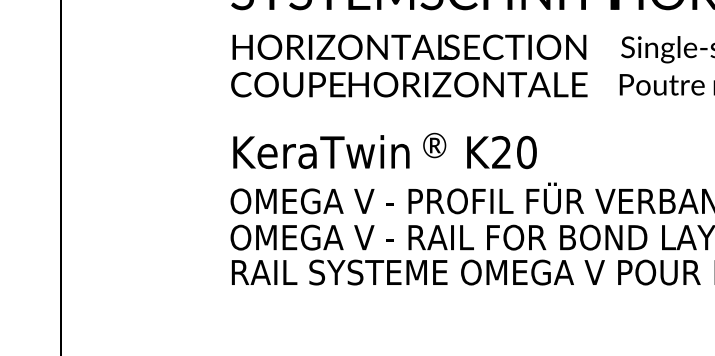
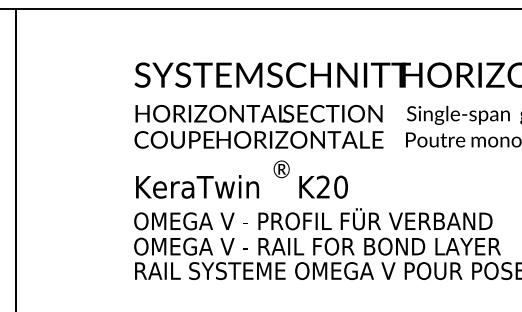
text: (434, 145) -> (281, 169), moved

